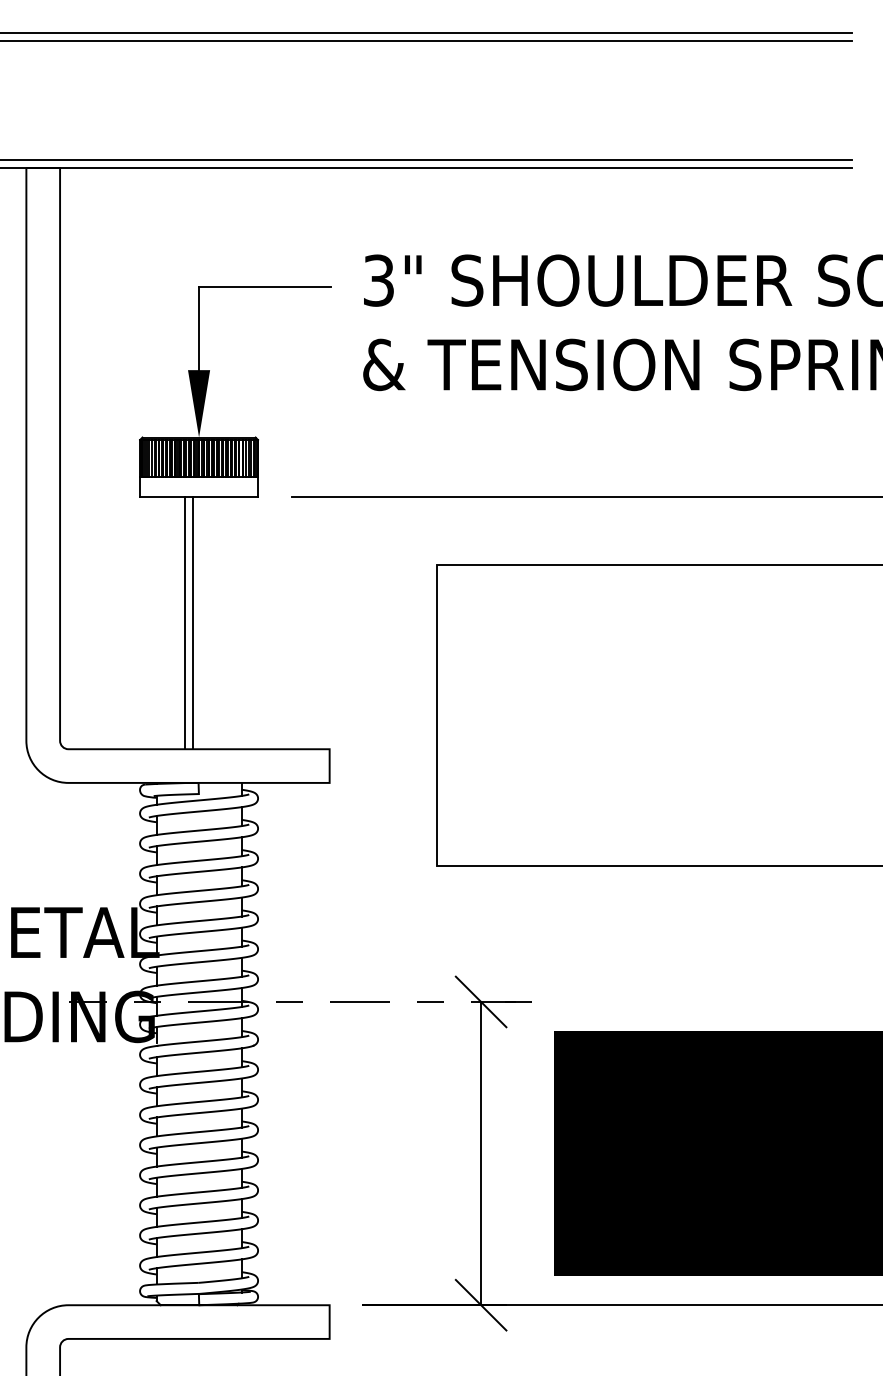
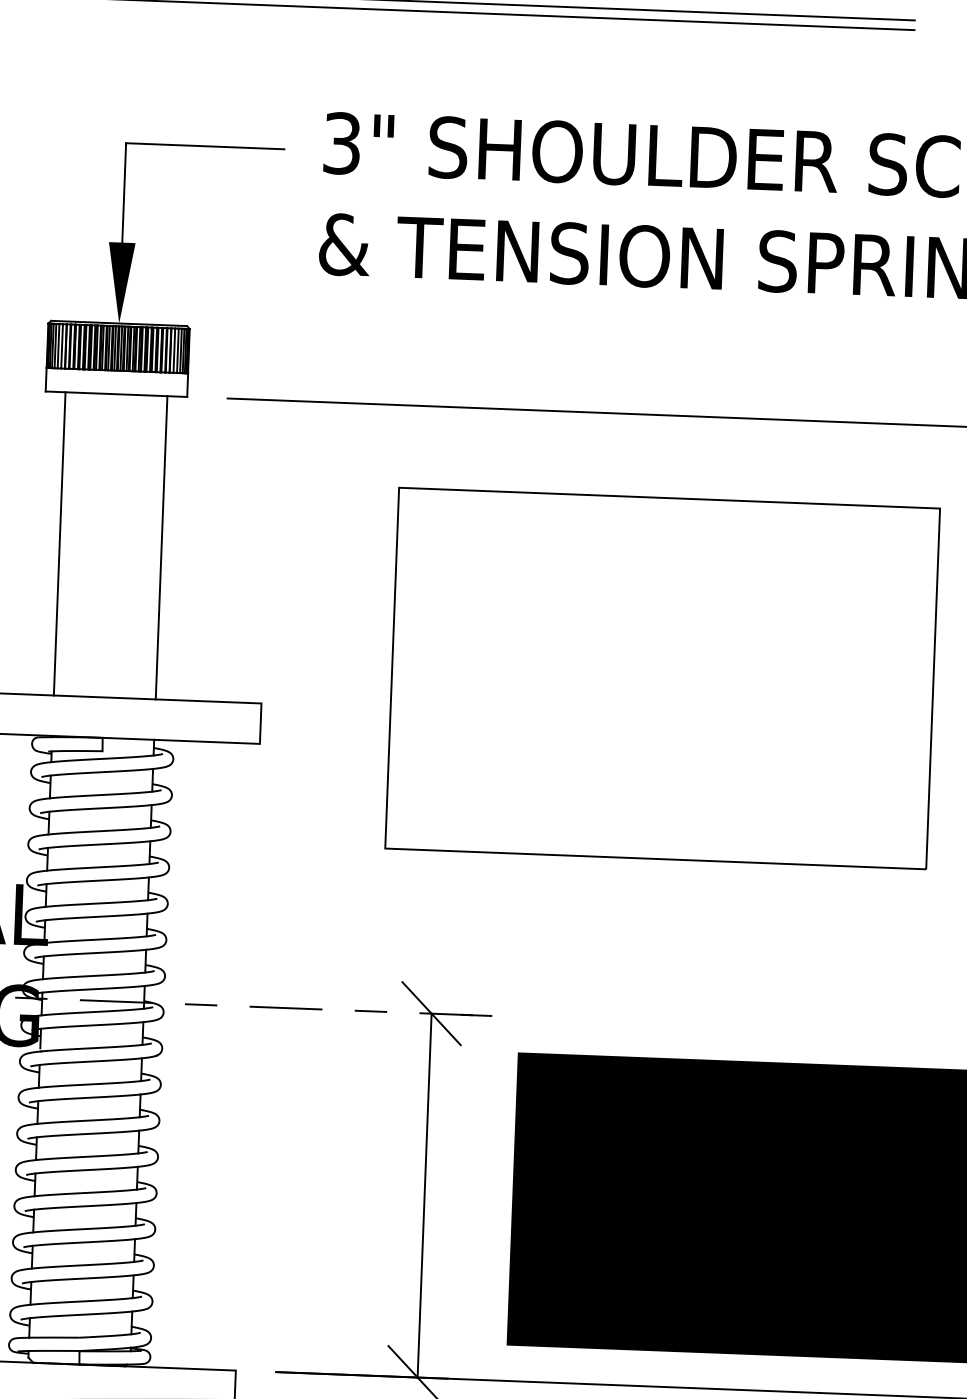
line: (184, 622) -> (59, 543), moved
line: (192, 622) -> (161, 547), moved

